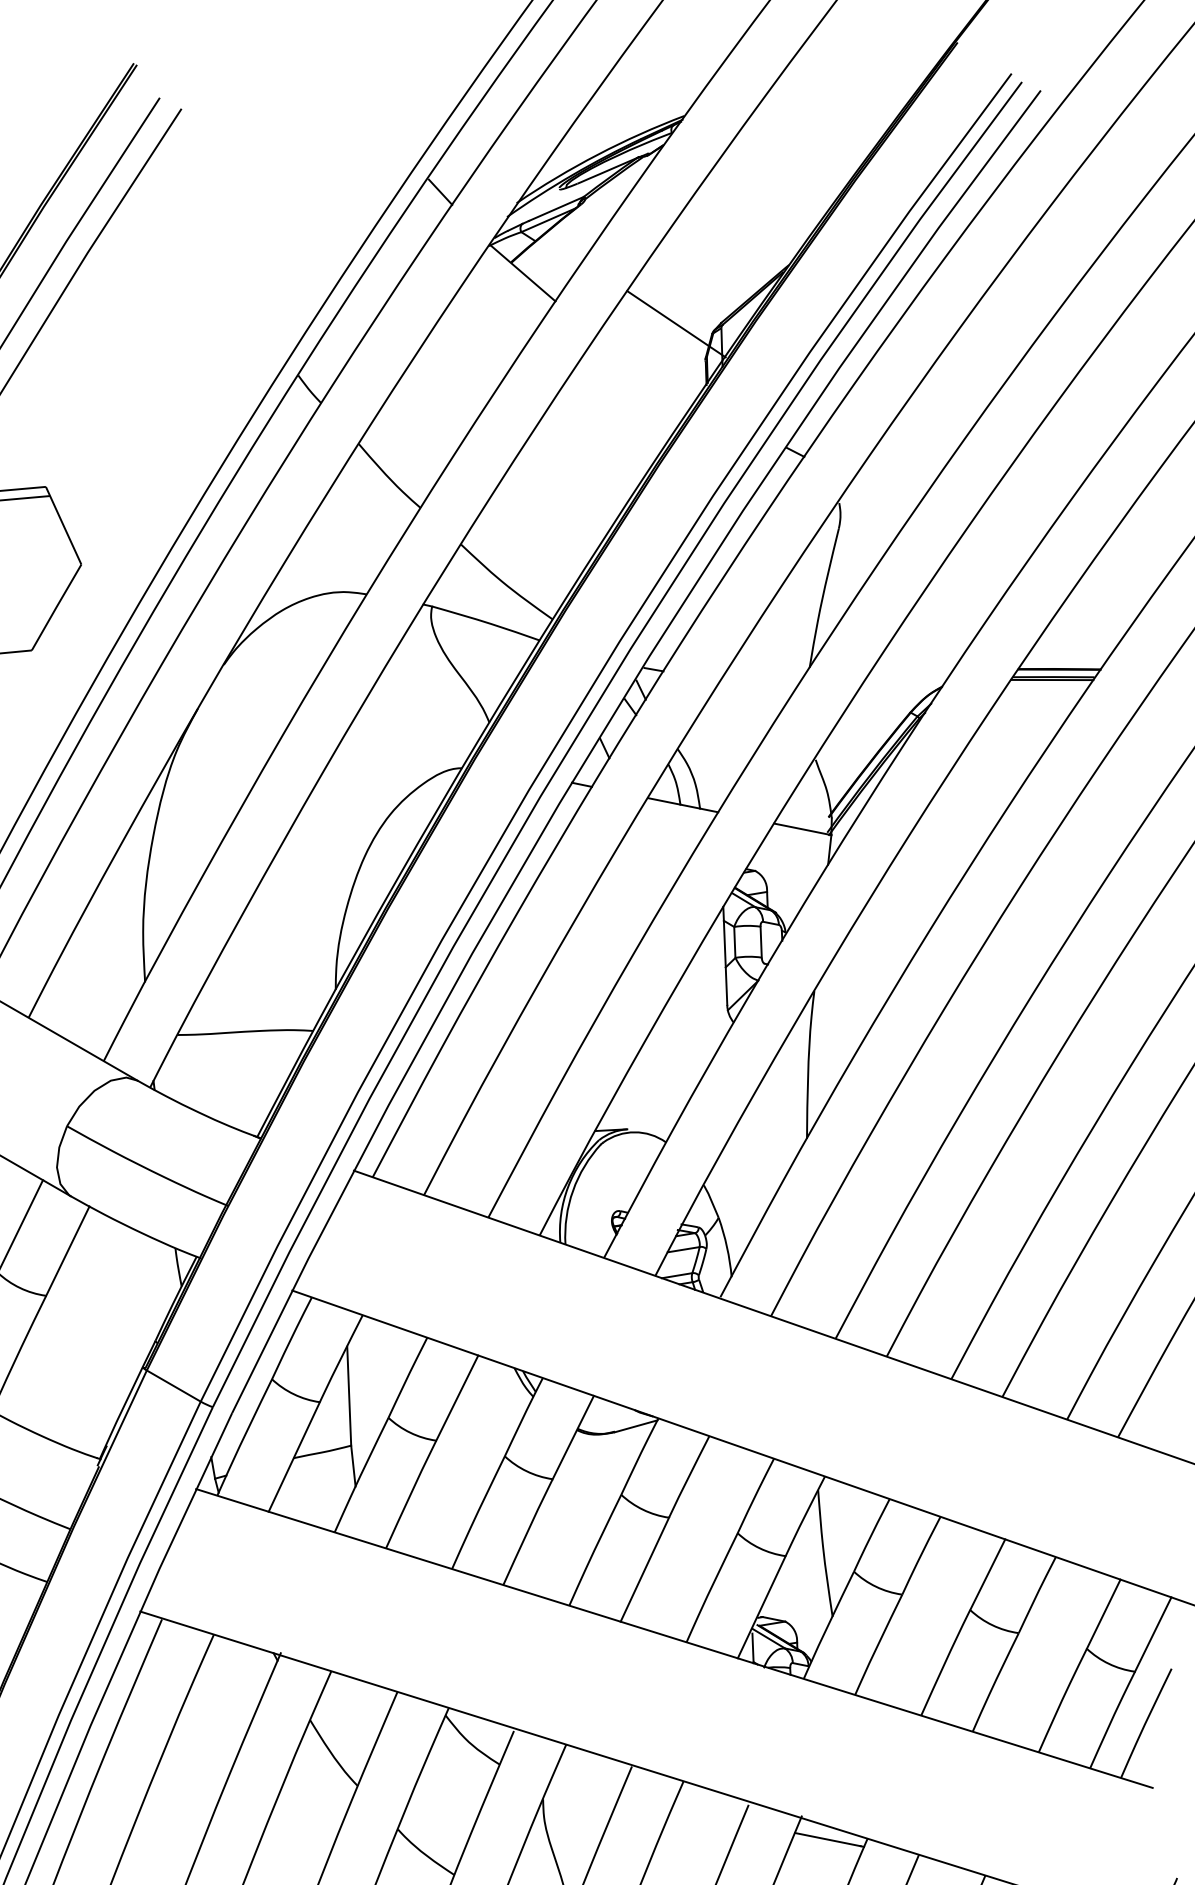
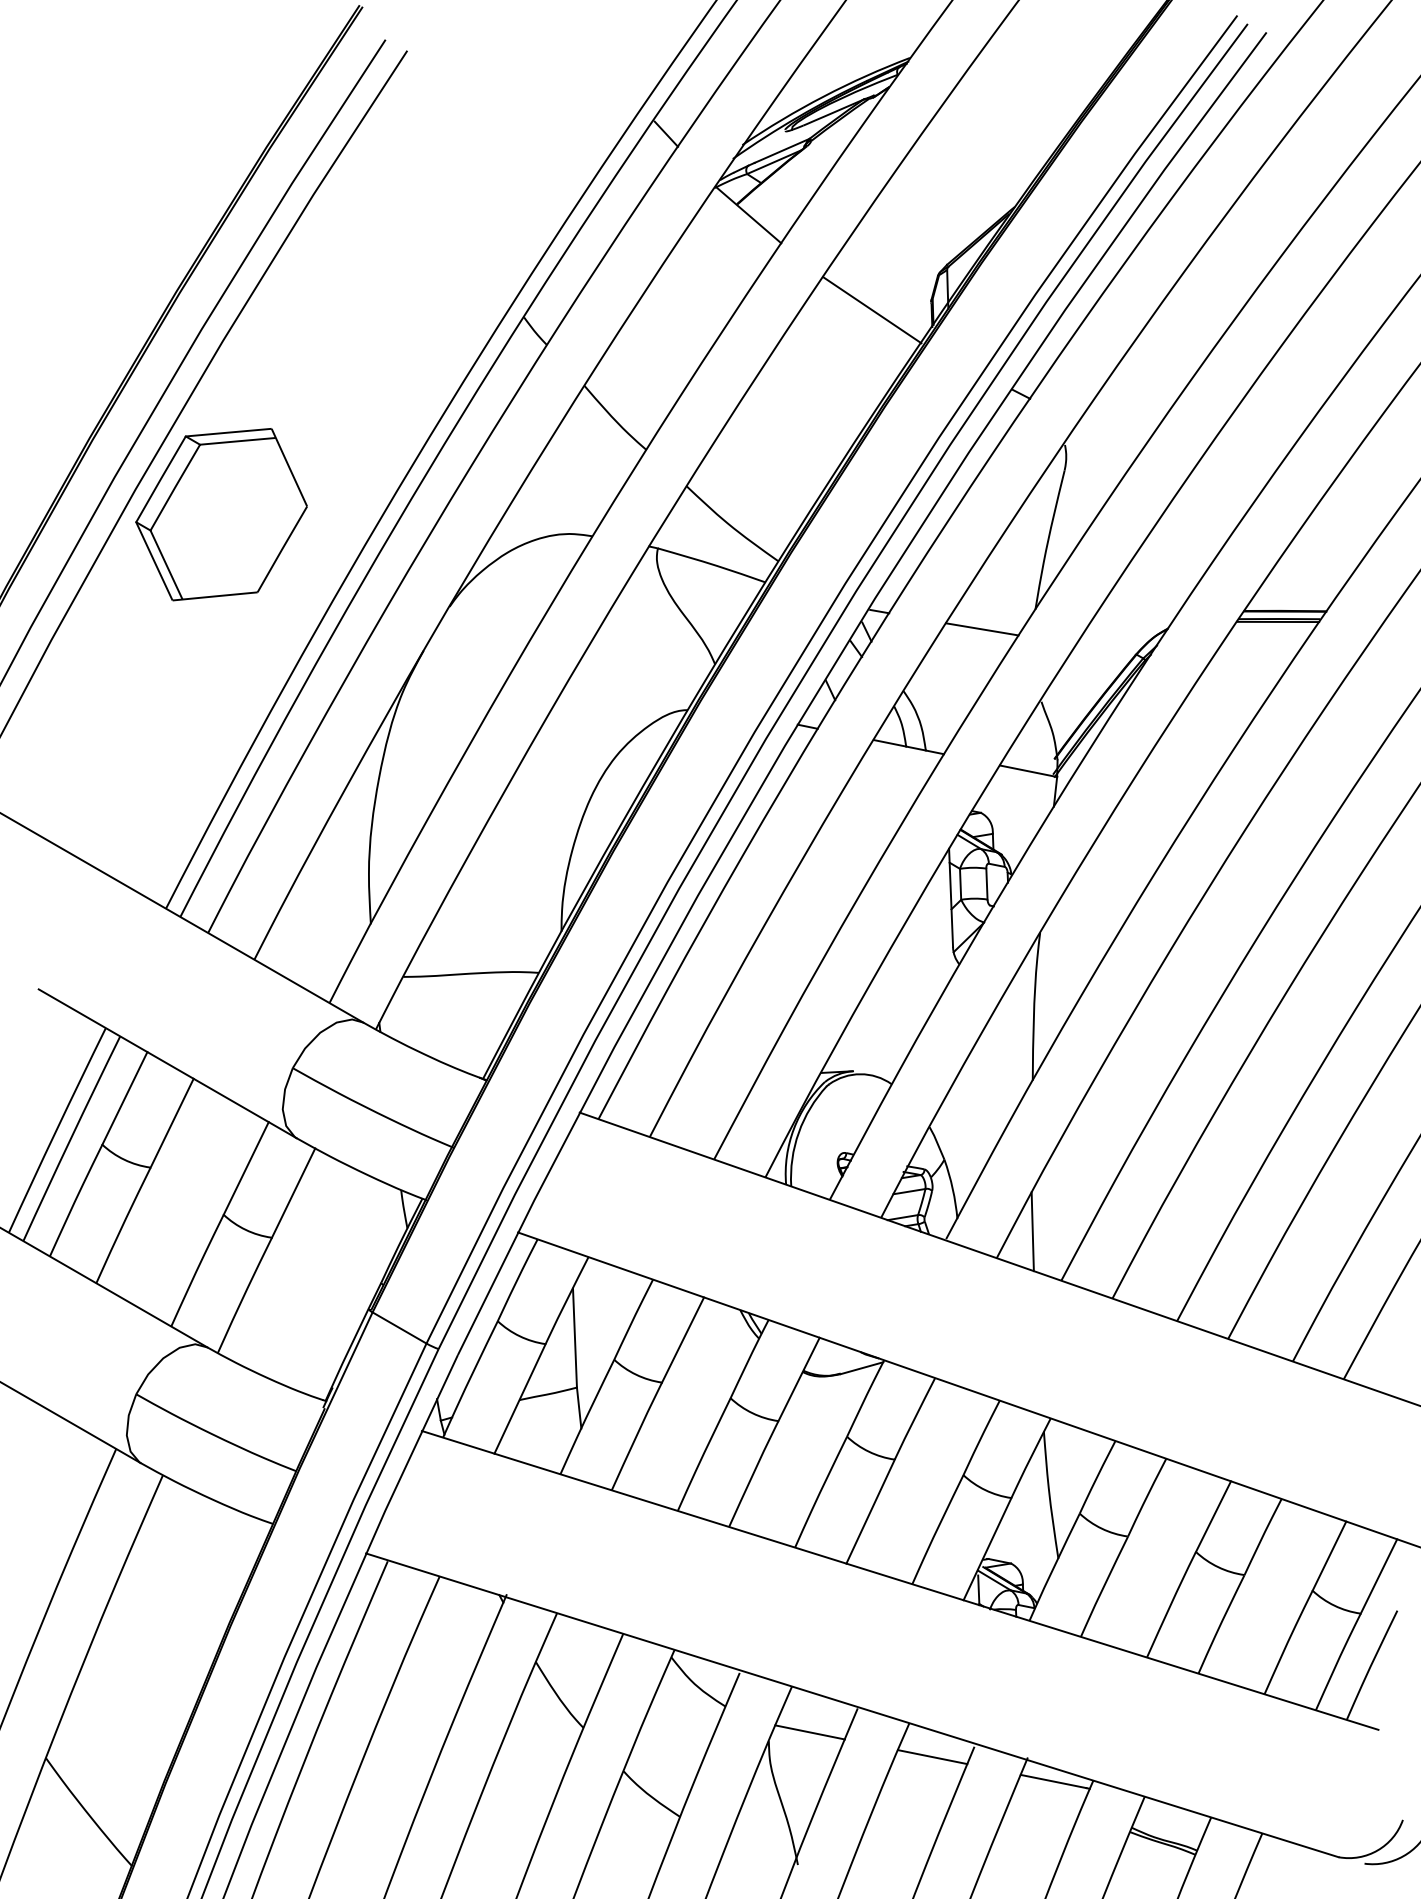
line: (676, 324) -> (872, 310), moved
line: (756, 687) -> (982, 629), added
line: (806, 1289) -> (1032, 1231), added
line: (583, 1790) -> (809, 1732), added
line: (706, 1815) -> (932, 1757), added

